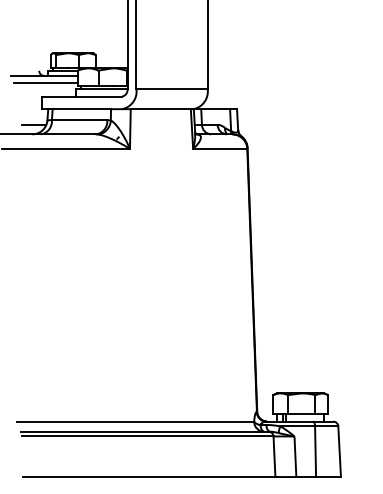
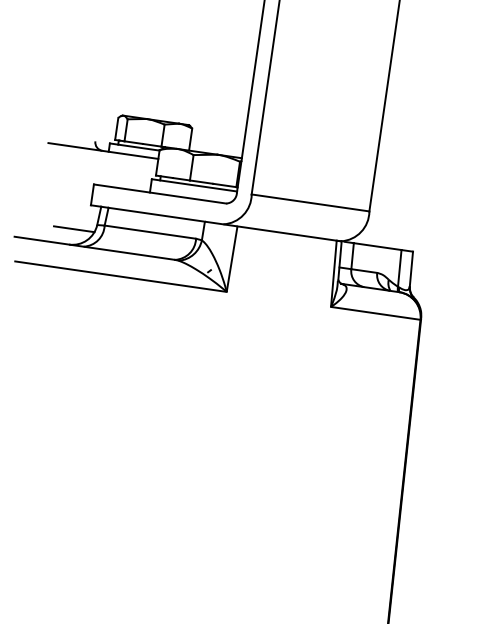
line: (45, 83) -> (102, 163), removed

